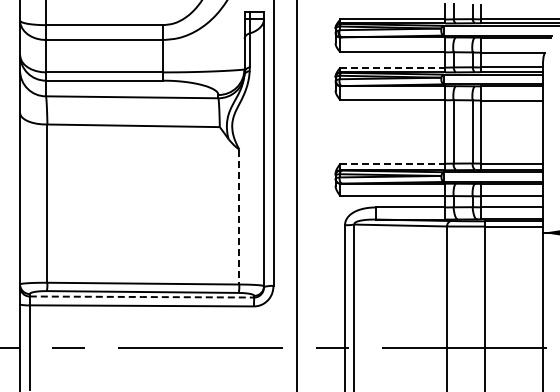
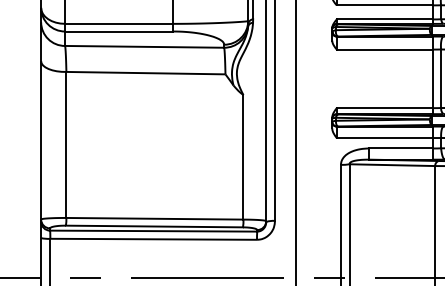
line: (393, 67) -> (385, 19), dashed -> solid
line: (393, 163) -> (385, 107), dashed -> solid
line: (239, 217) -> (243, 157), dashed -> solid
line: (142, 297) -> (154, 231), dashed -> solid

